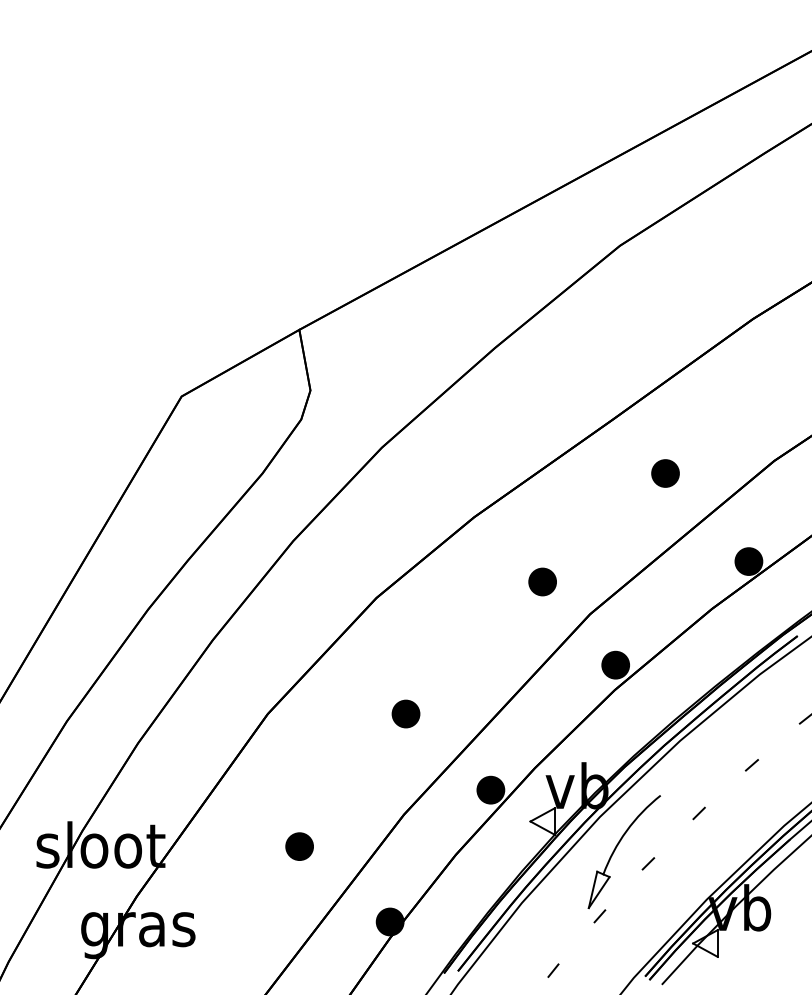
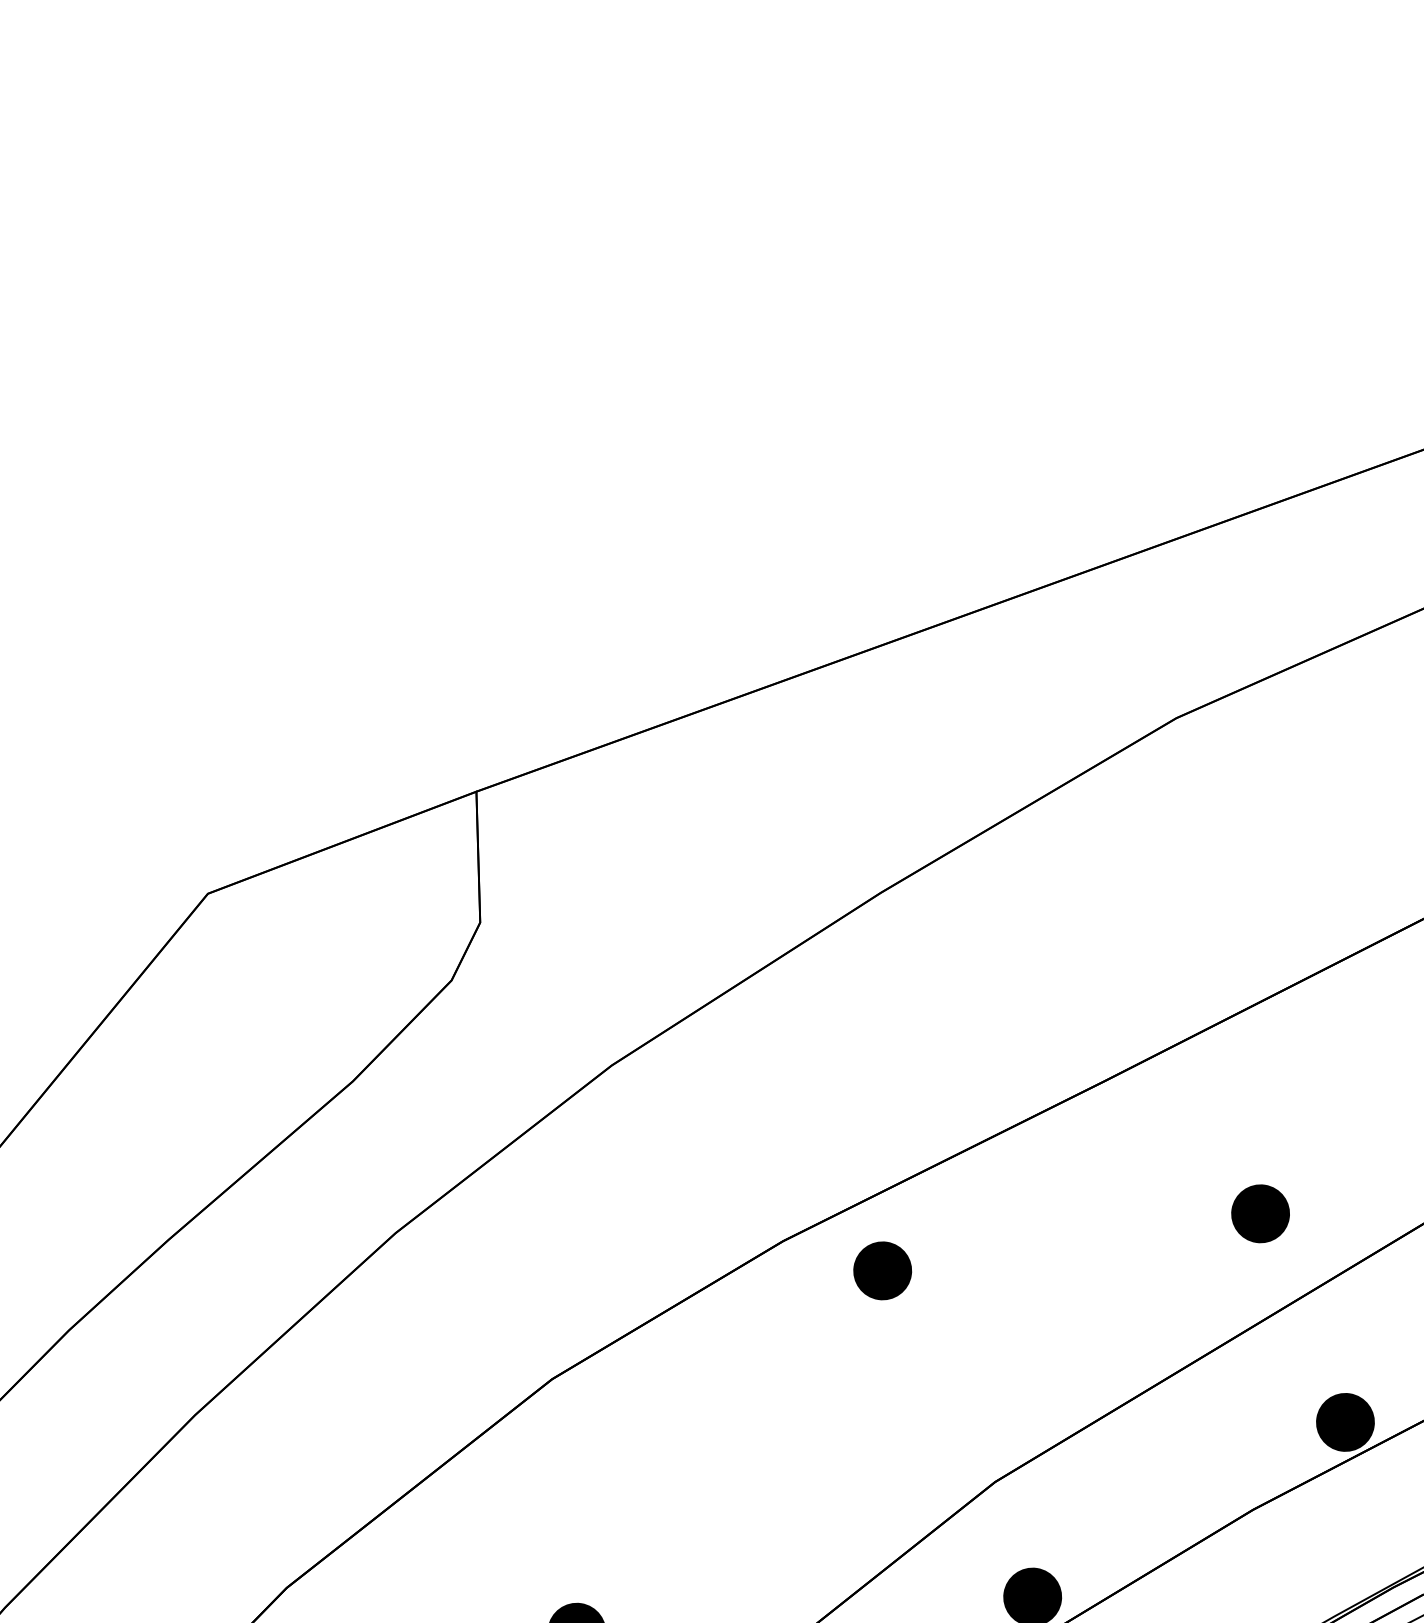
part: (665, 473) -> (1260, 1213), moved
part: (542, 581) -> (882, 1269), moved

